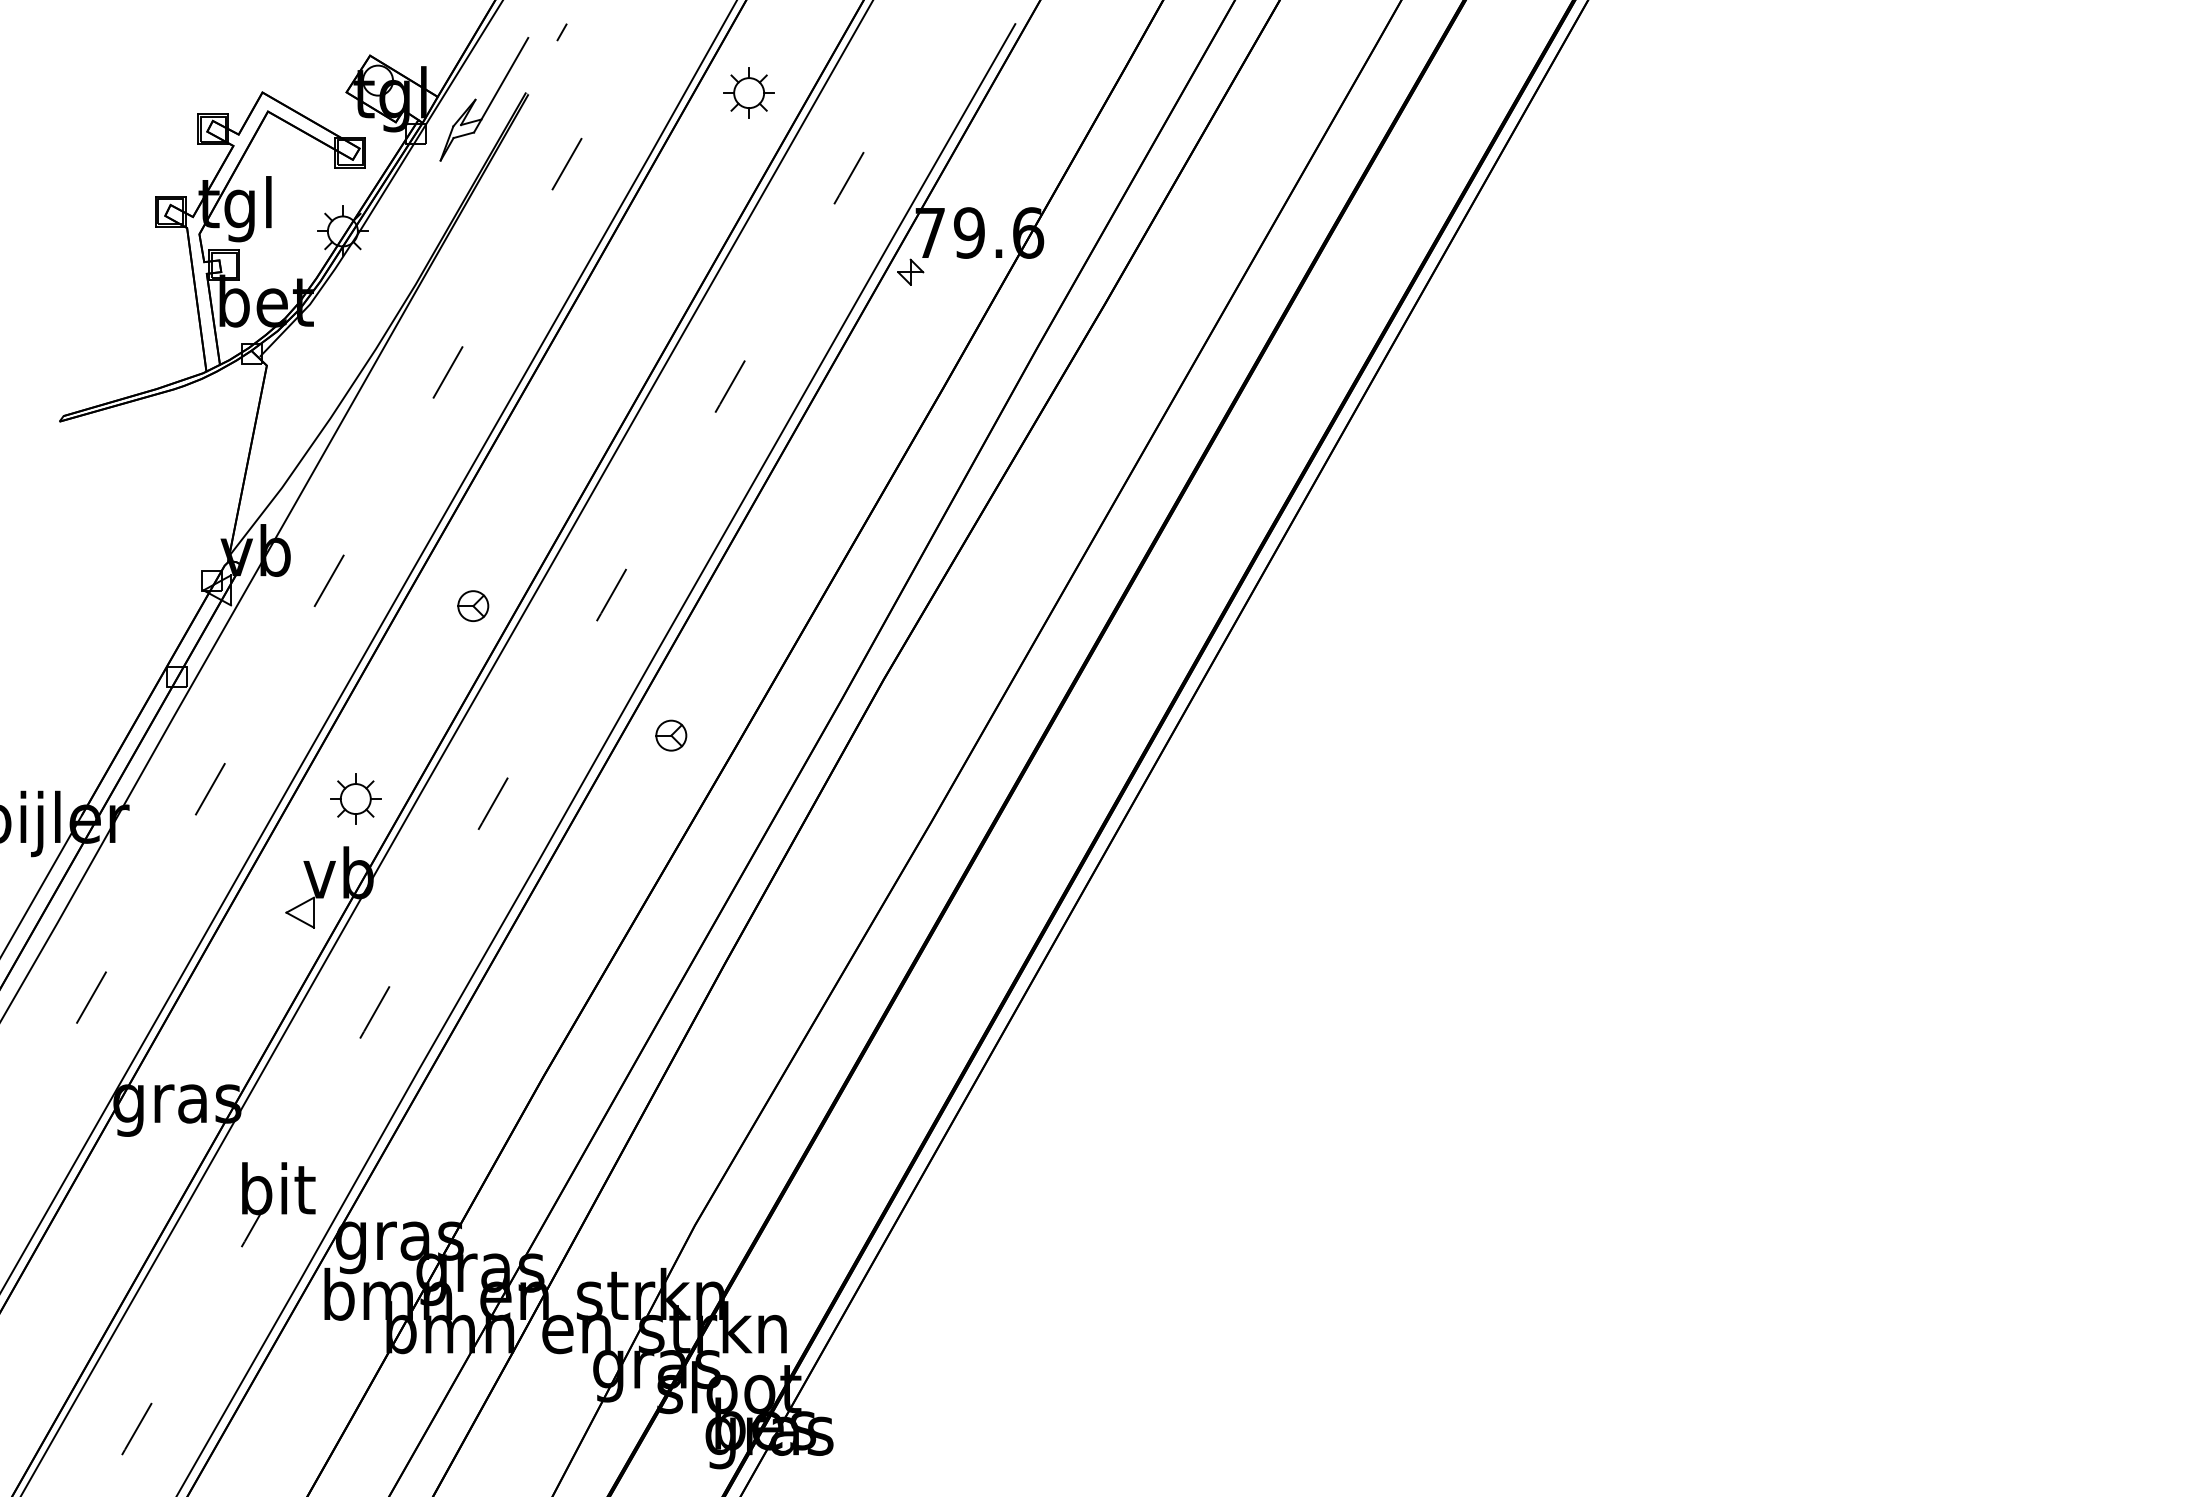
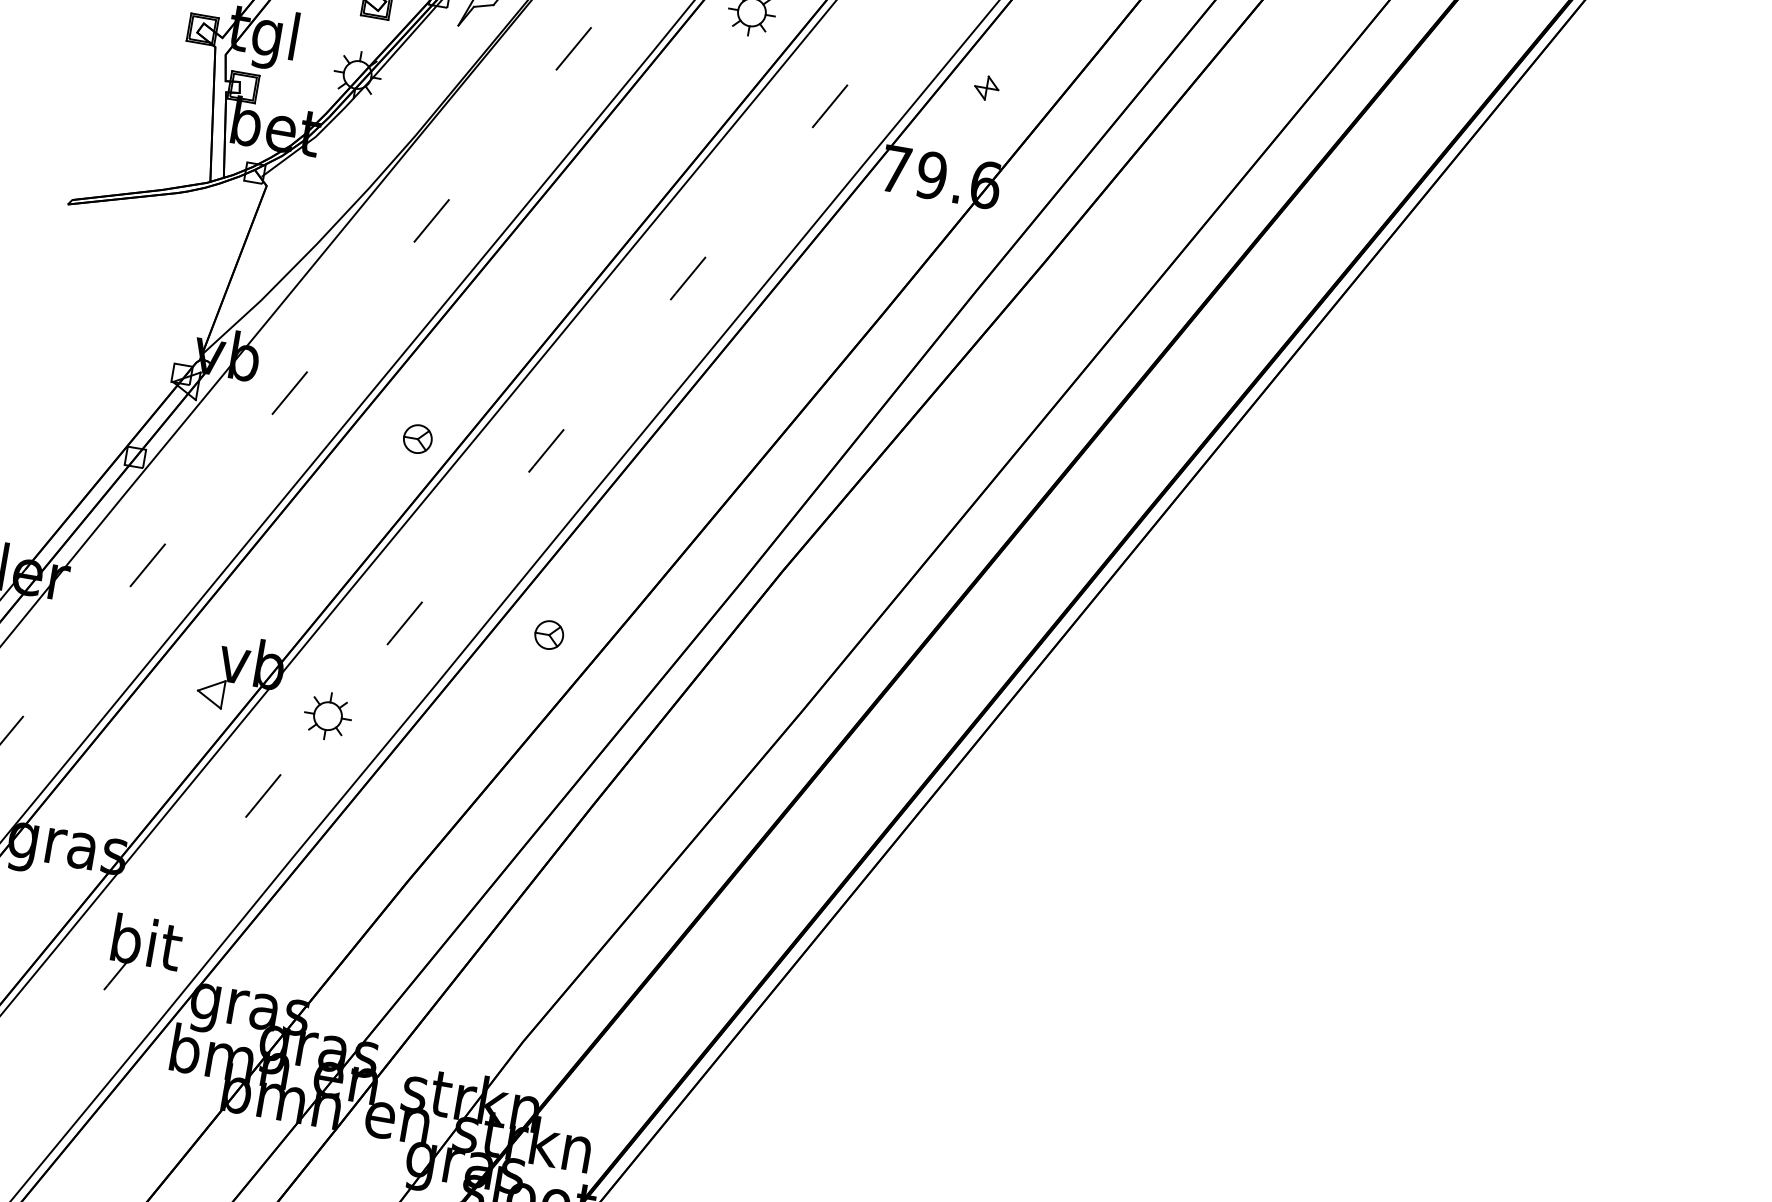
part: (910, 271) -> (986, 87), moved
part: (671, 735) -> (549, 634), moved
part: (355, 798) -> (327, 715), moved

